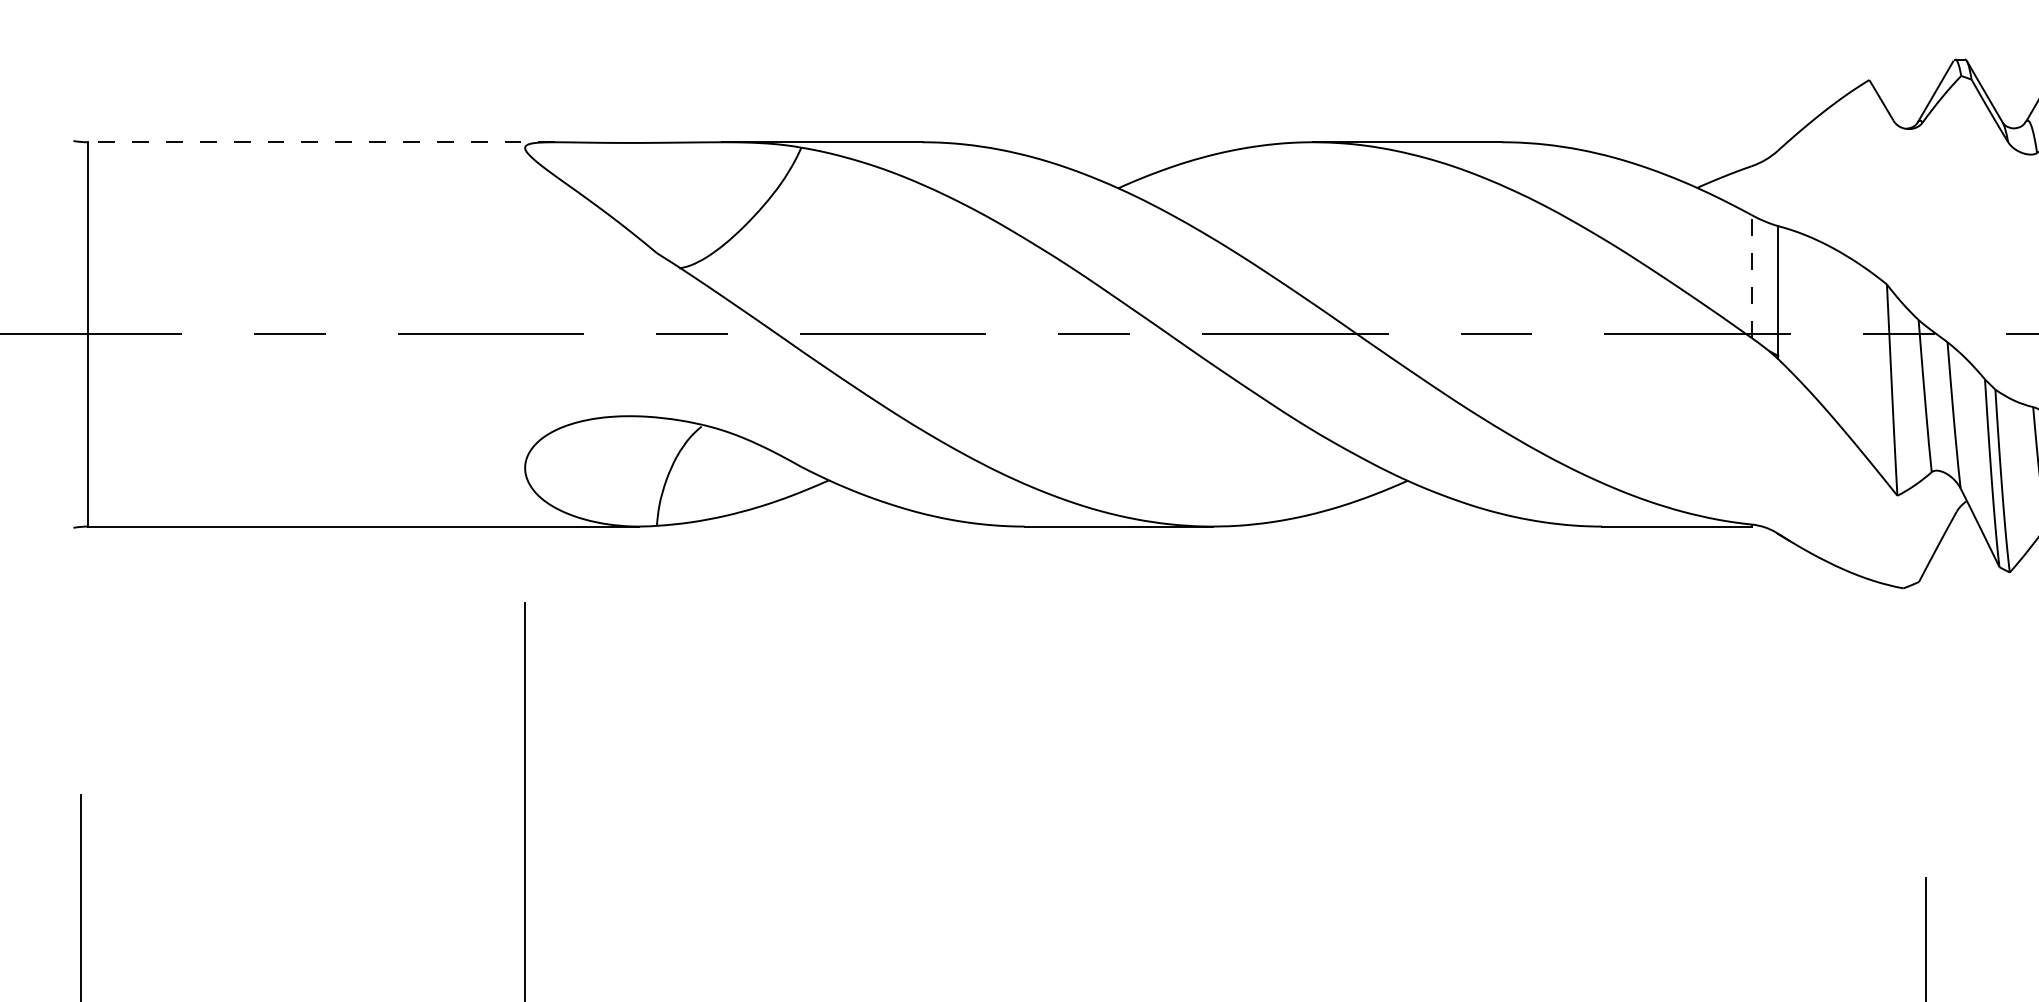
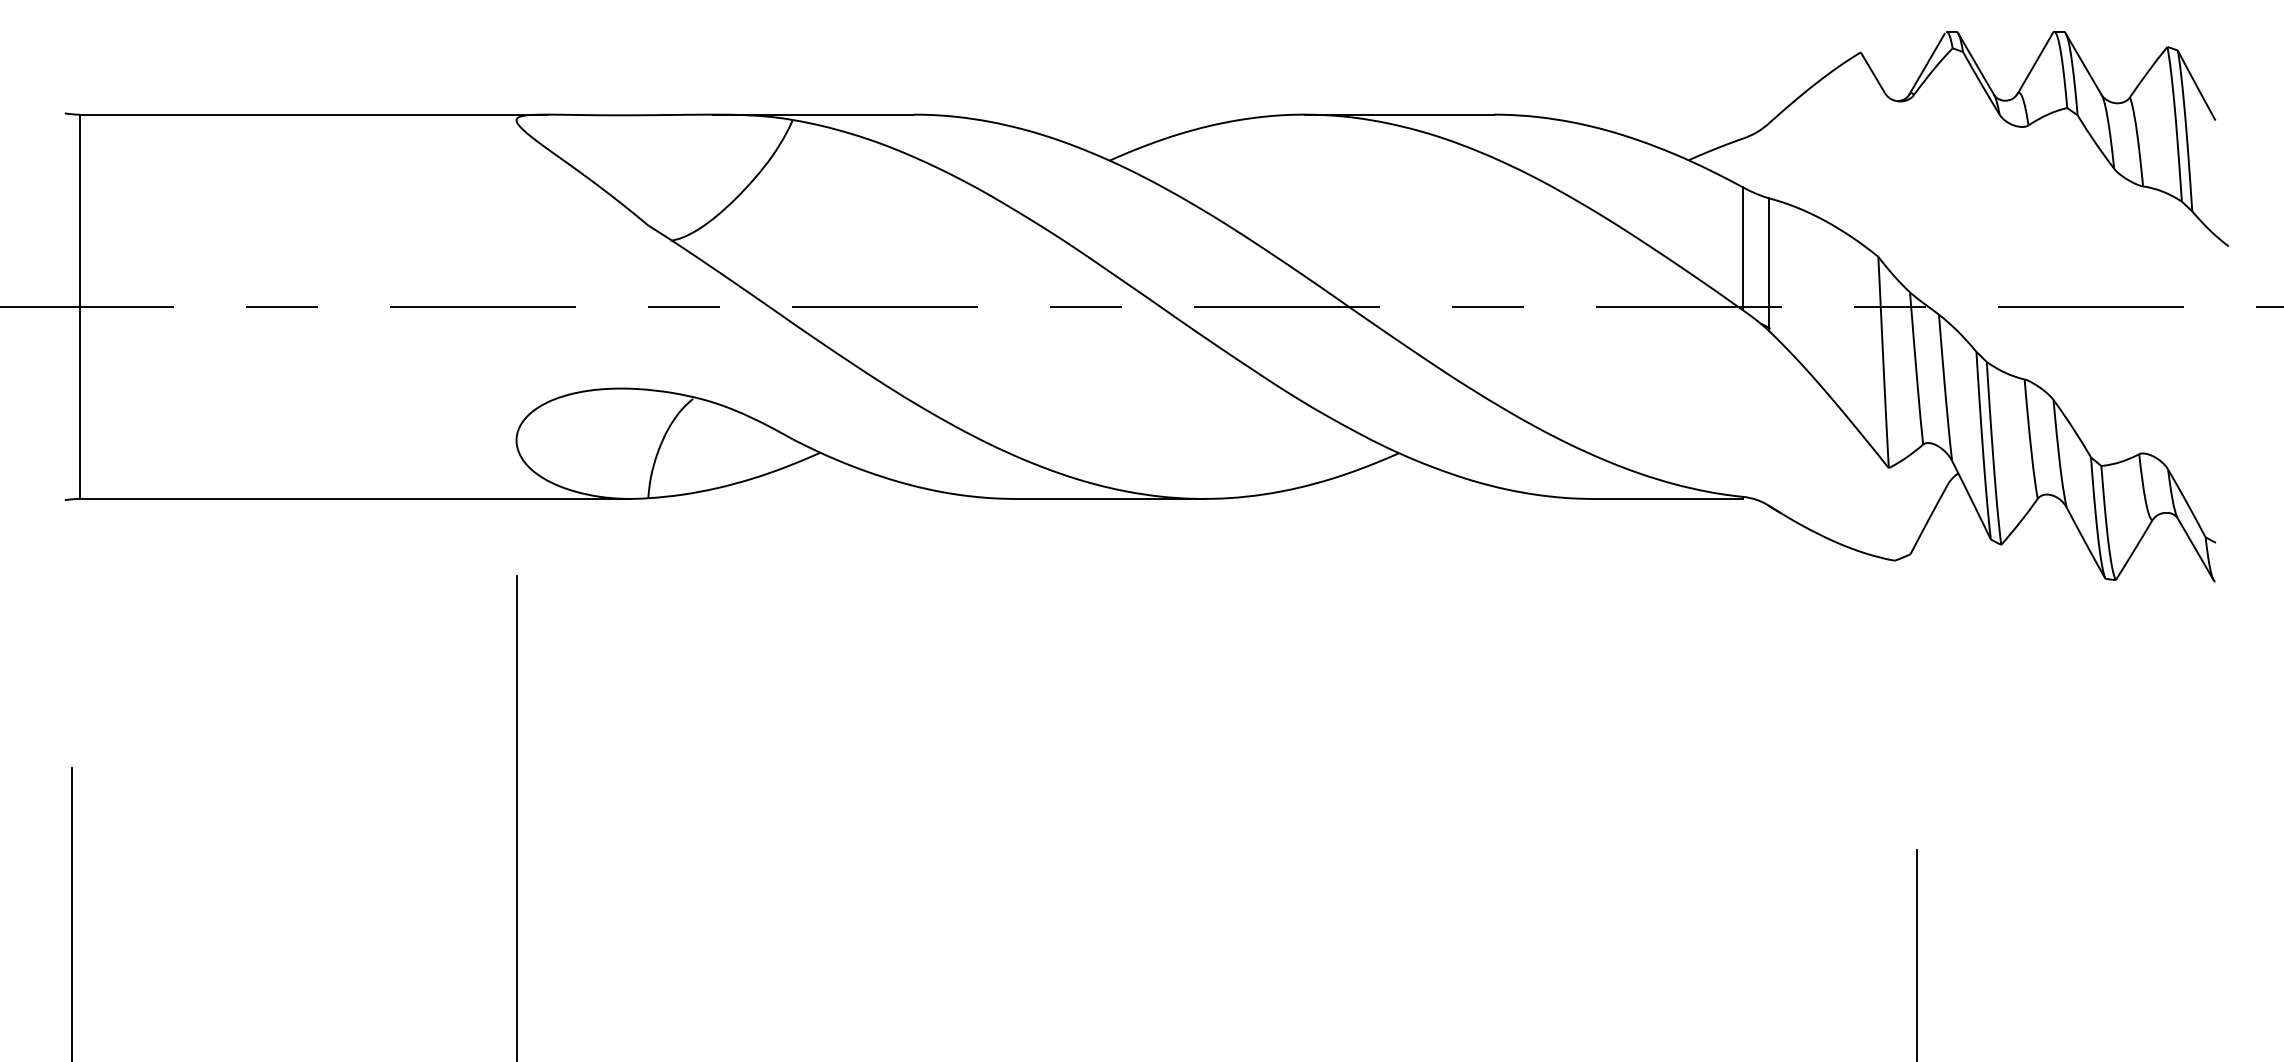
line: (322, 142) -> (313, 114), dashed -> solid
line: (1752, 276) -> (1743, 248), dashed -> solid

